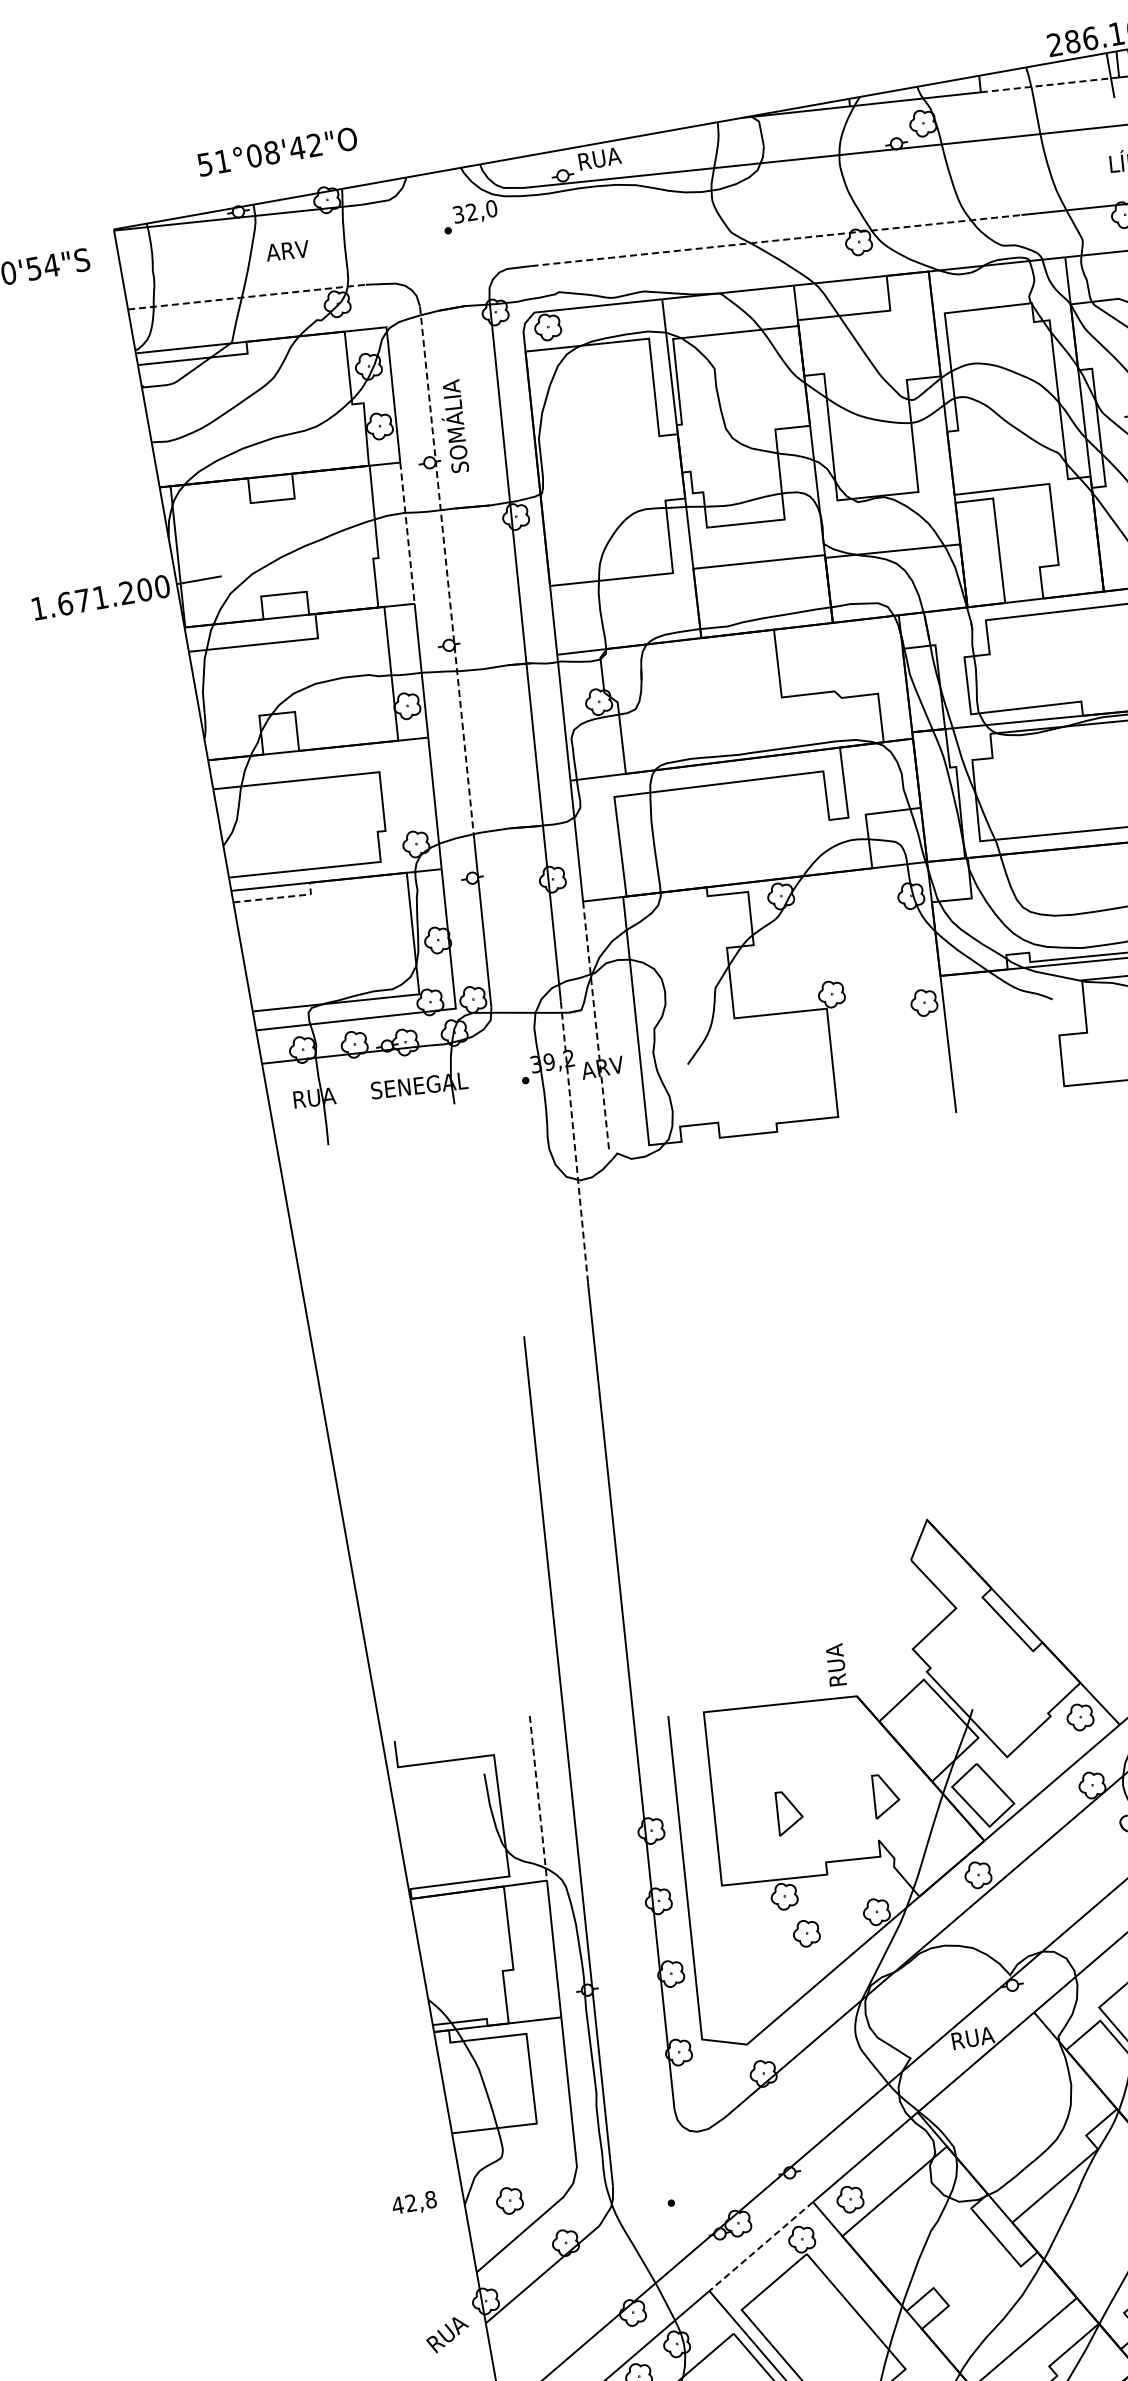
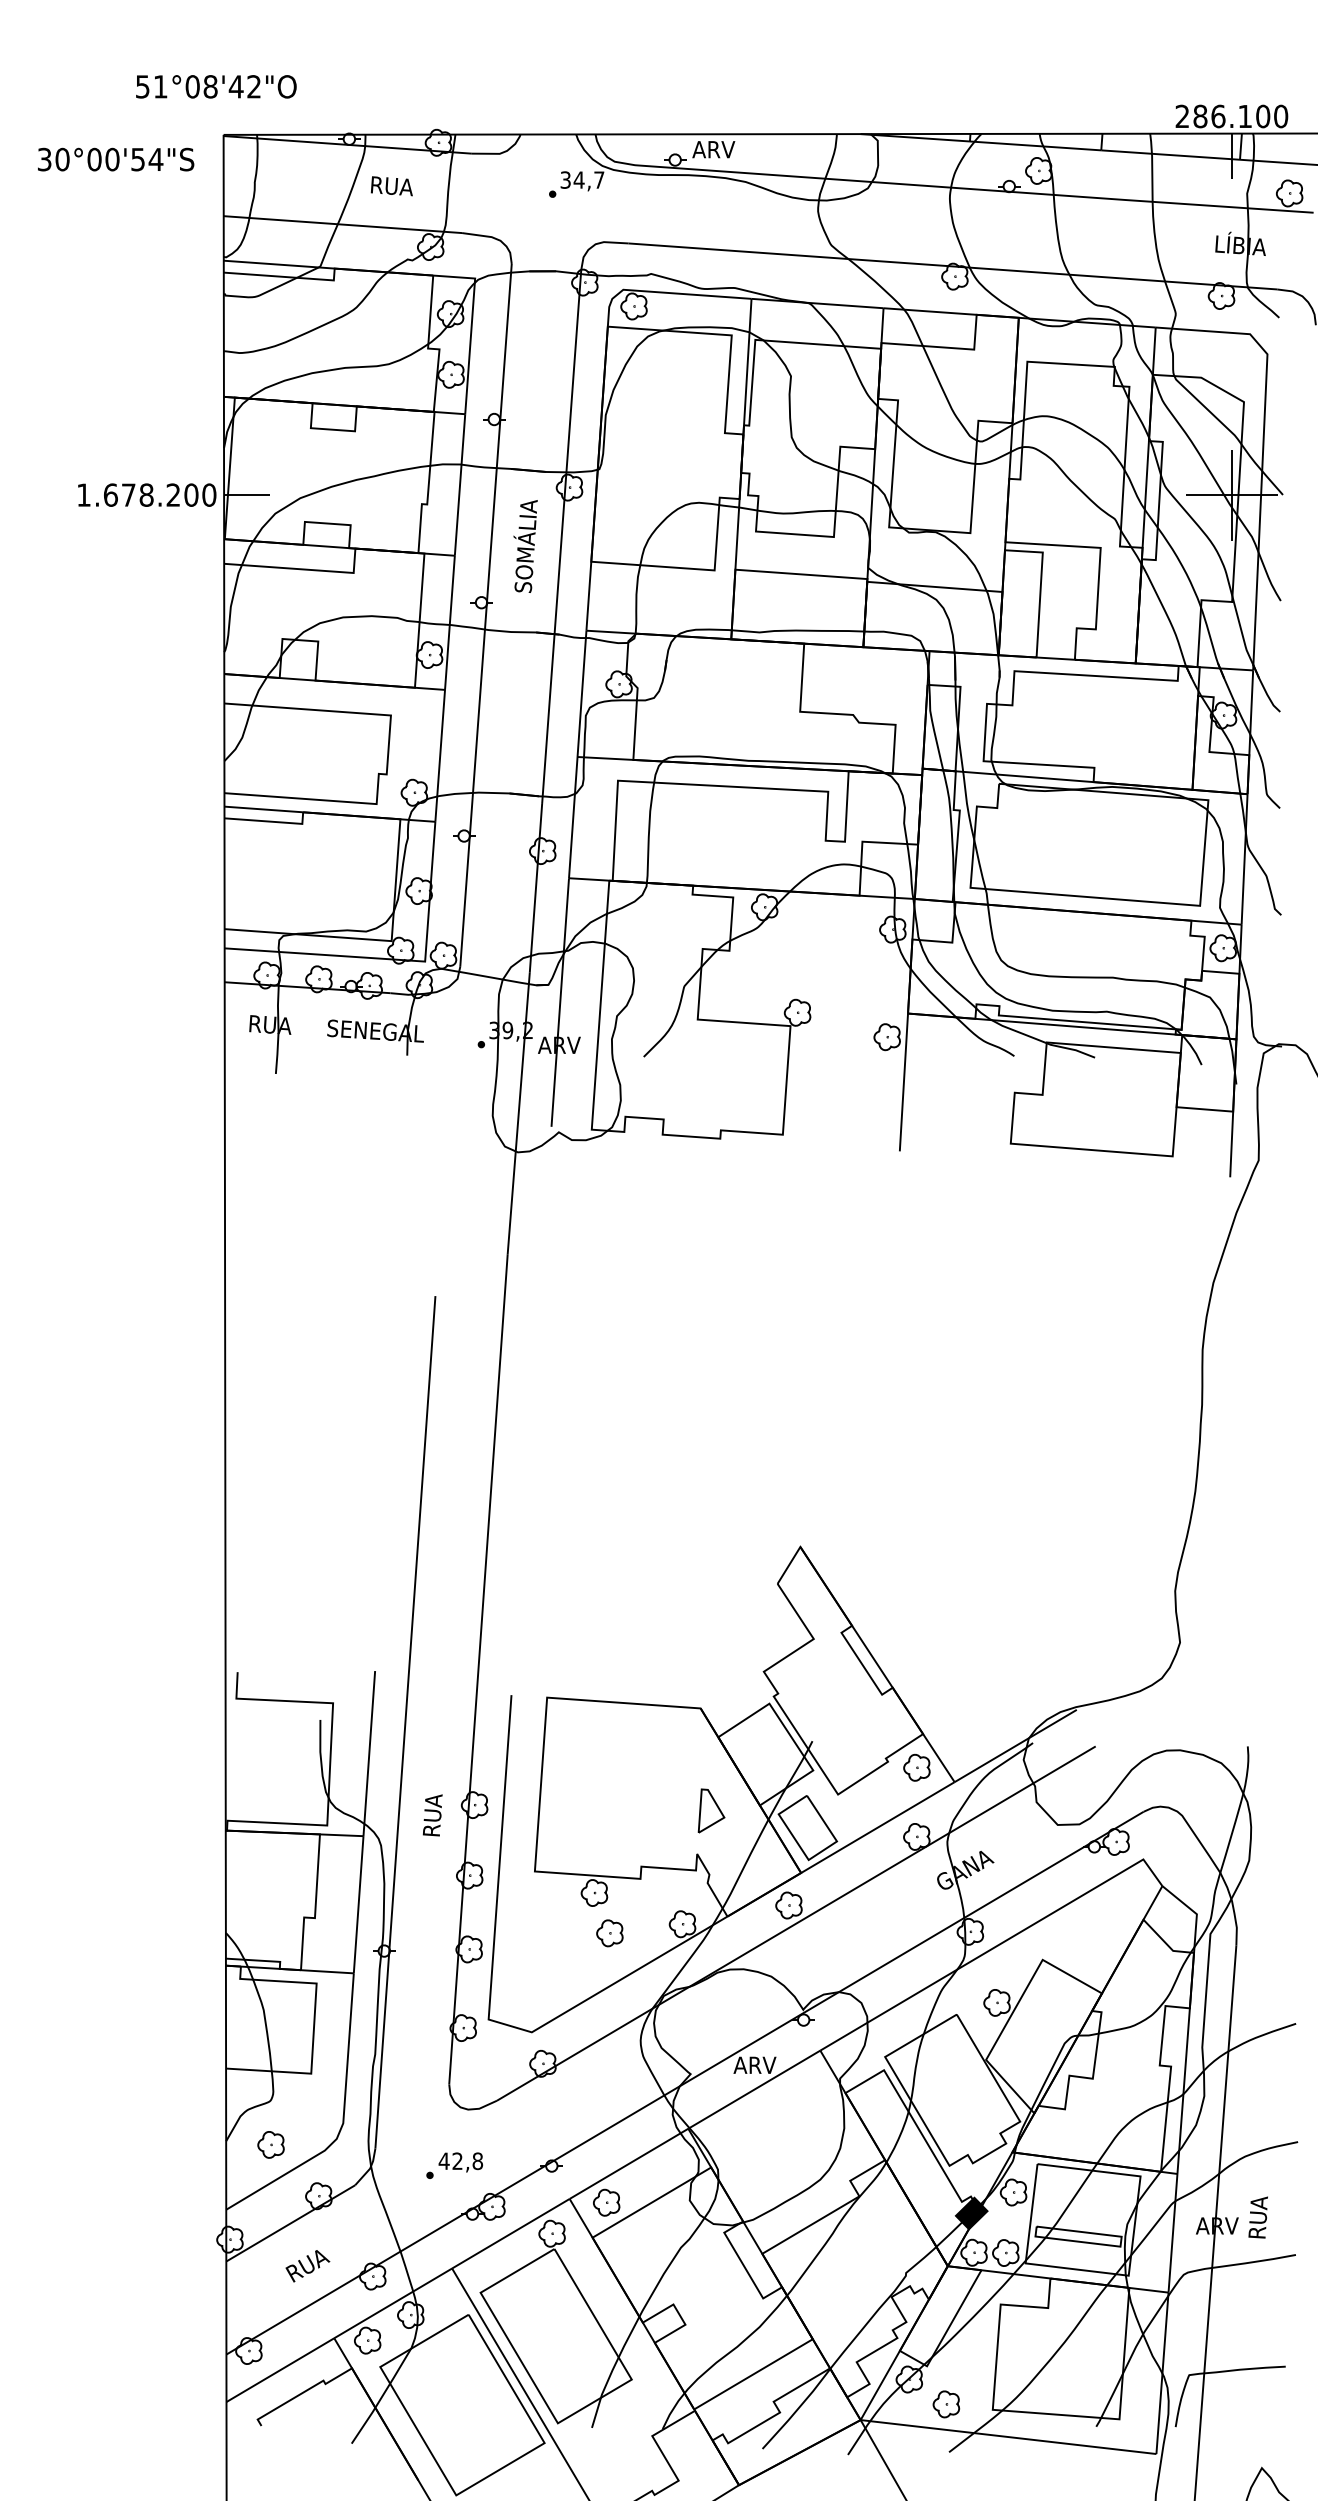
line: (1049, 85) -> (1170, 155), dashed -> solid
text: (277, 151) -> (216, 86), moved
text: (598, 158) -> (713, 149), RUA -> ARV
text: (480, 210) -> (588, 179), 32,0 -> 34,7
line: (777, 239) -> (875, 260), dashed -> solid
text: (287, 251) -> (390, 186), ARV -> RUA
line: (246, 297) -> (342, 224), dashed -> solid
text: (455, 426) -> (525, 546), moved
line: (407, 532) -> (460, 484), dashed -> solid
line: (447, 572) -> (492, 530), dashed -> solid
text: (100, 597) -> (146, 494), 1.671.200 -> 1.678.200
line: (278, 897) -> (269, 821), dashed -> solid
line: (596, 1025) -> (560, 1002), dashed -> solid
line: (574, 1141) -> (518, 1112), dashed -> solid
text: (836, 1665) -> (432, 1815), moved
line: (538, 1798) -> (369, 1753), dashed -> solid
part: (788, 1811) -> (613, 1810), removed
text: (971, 2038) -> (754, 2065), RUA -> ARV
text: (414, 2203) -> (460, 2162), moved
line: (760, 2247) -> (510, 2234), dashed -> solid
text: (447, 2335) -> (307, 2266), moved

